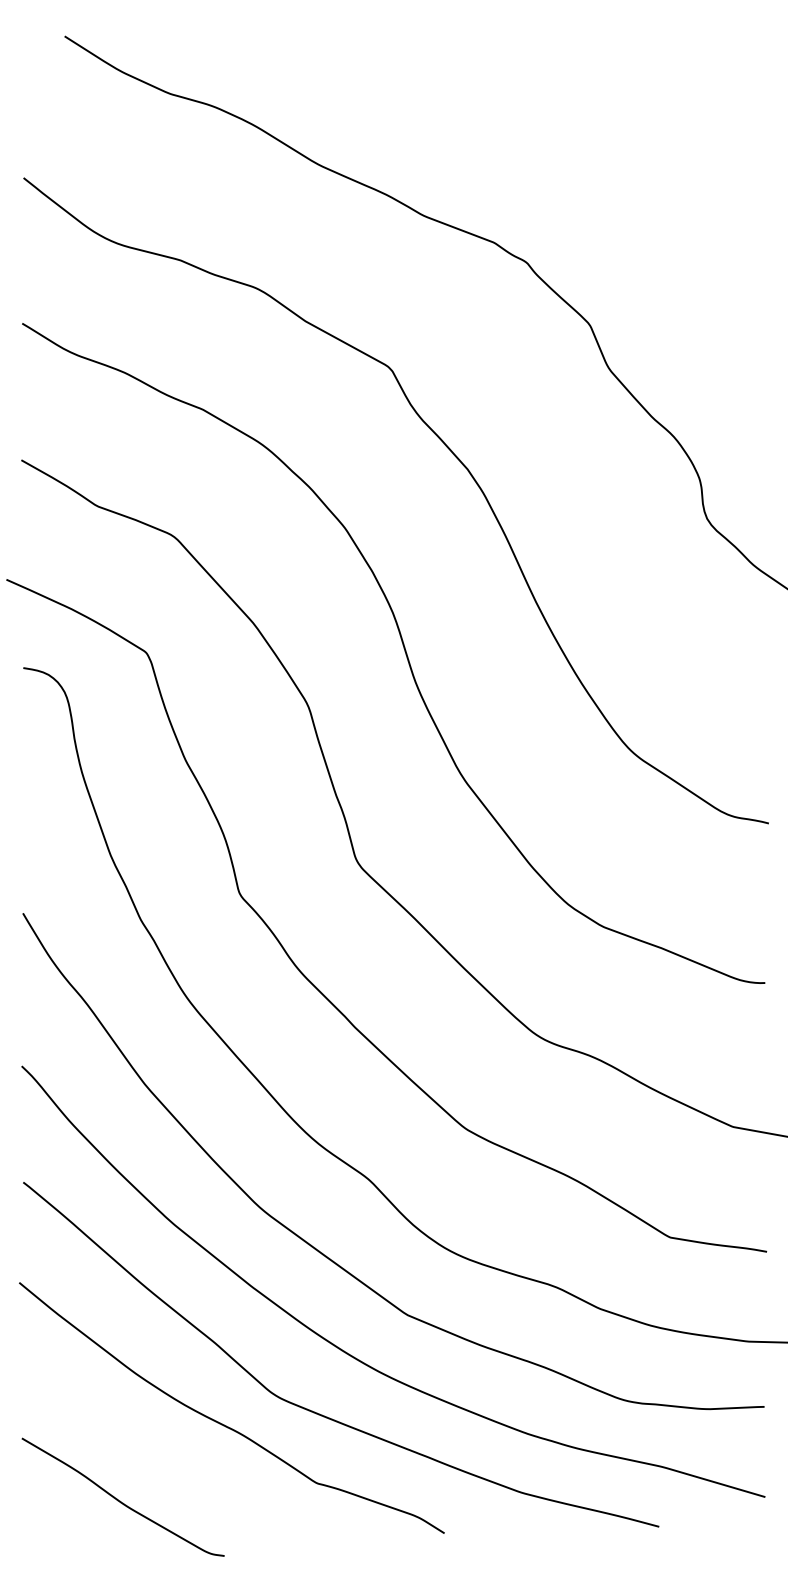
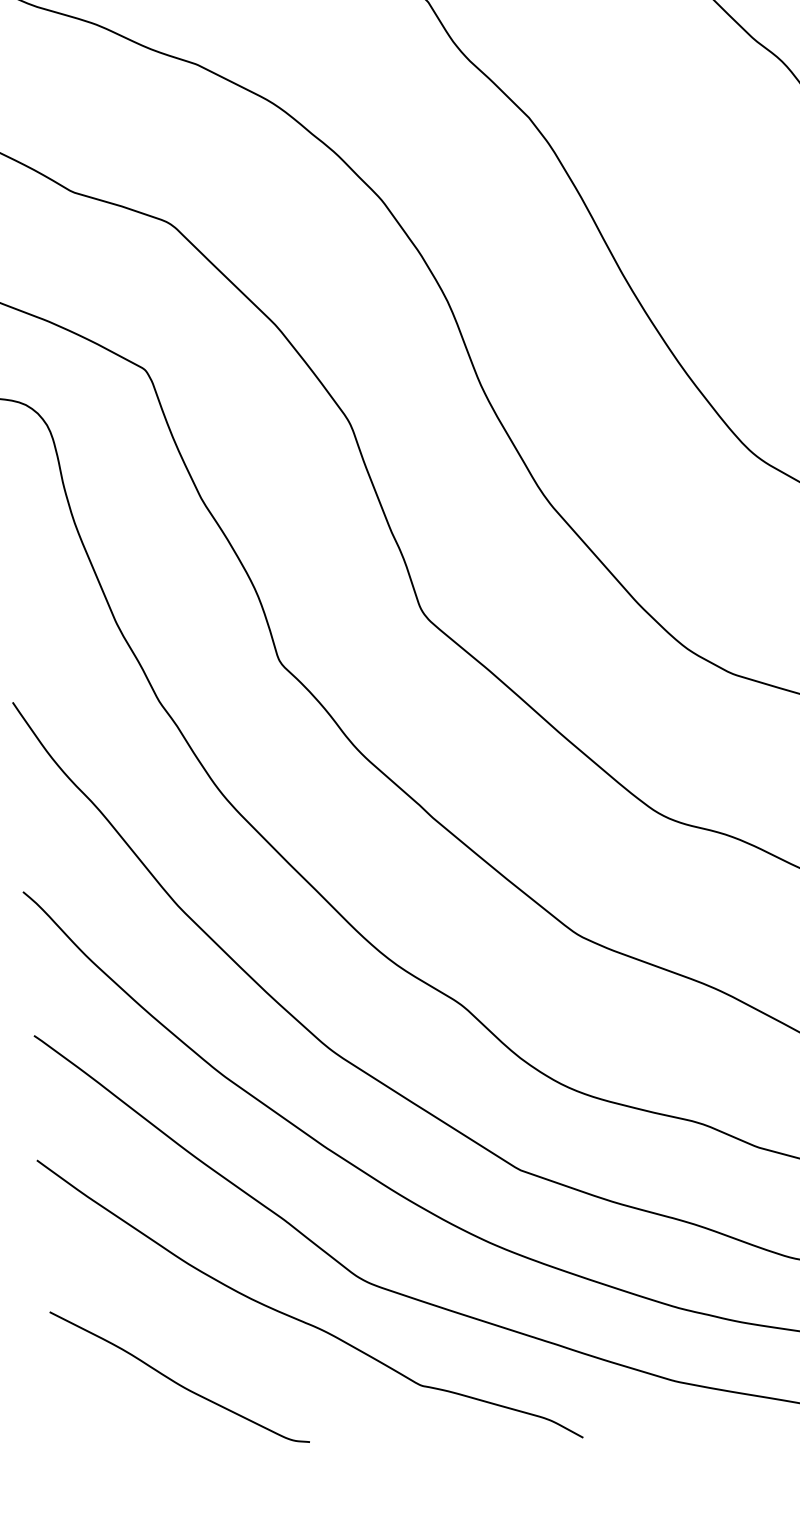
curve: (120, 1500) -> (176, 1381), moved

